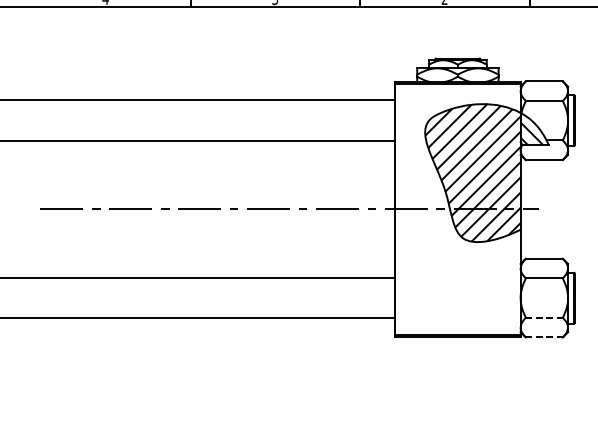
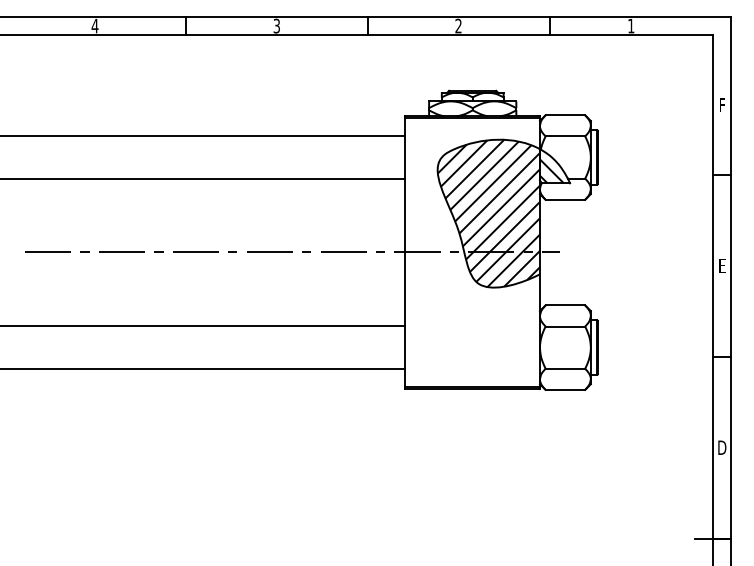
line: (544, 317) -> (565, 368), dashed -> solid
line: (544, 337) -> (565, 389), dashed -> solid

